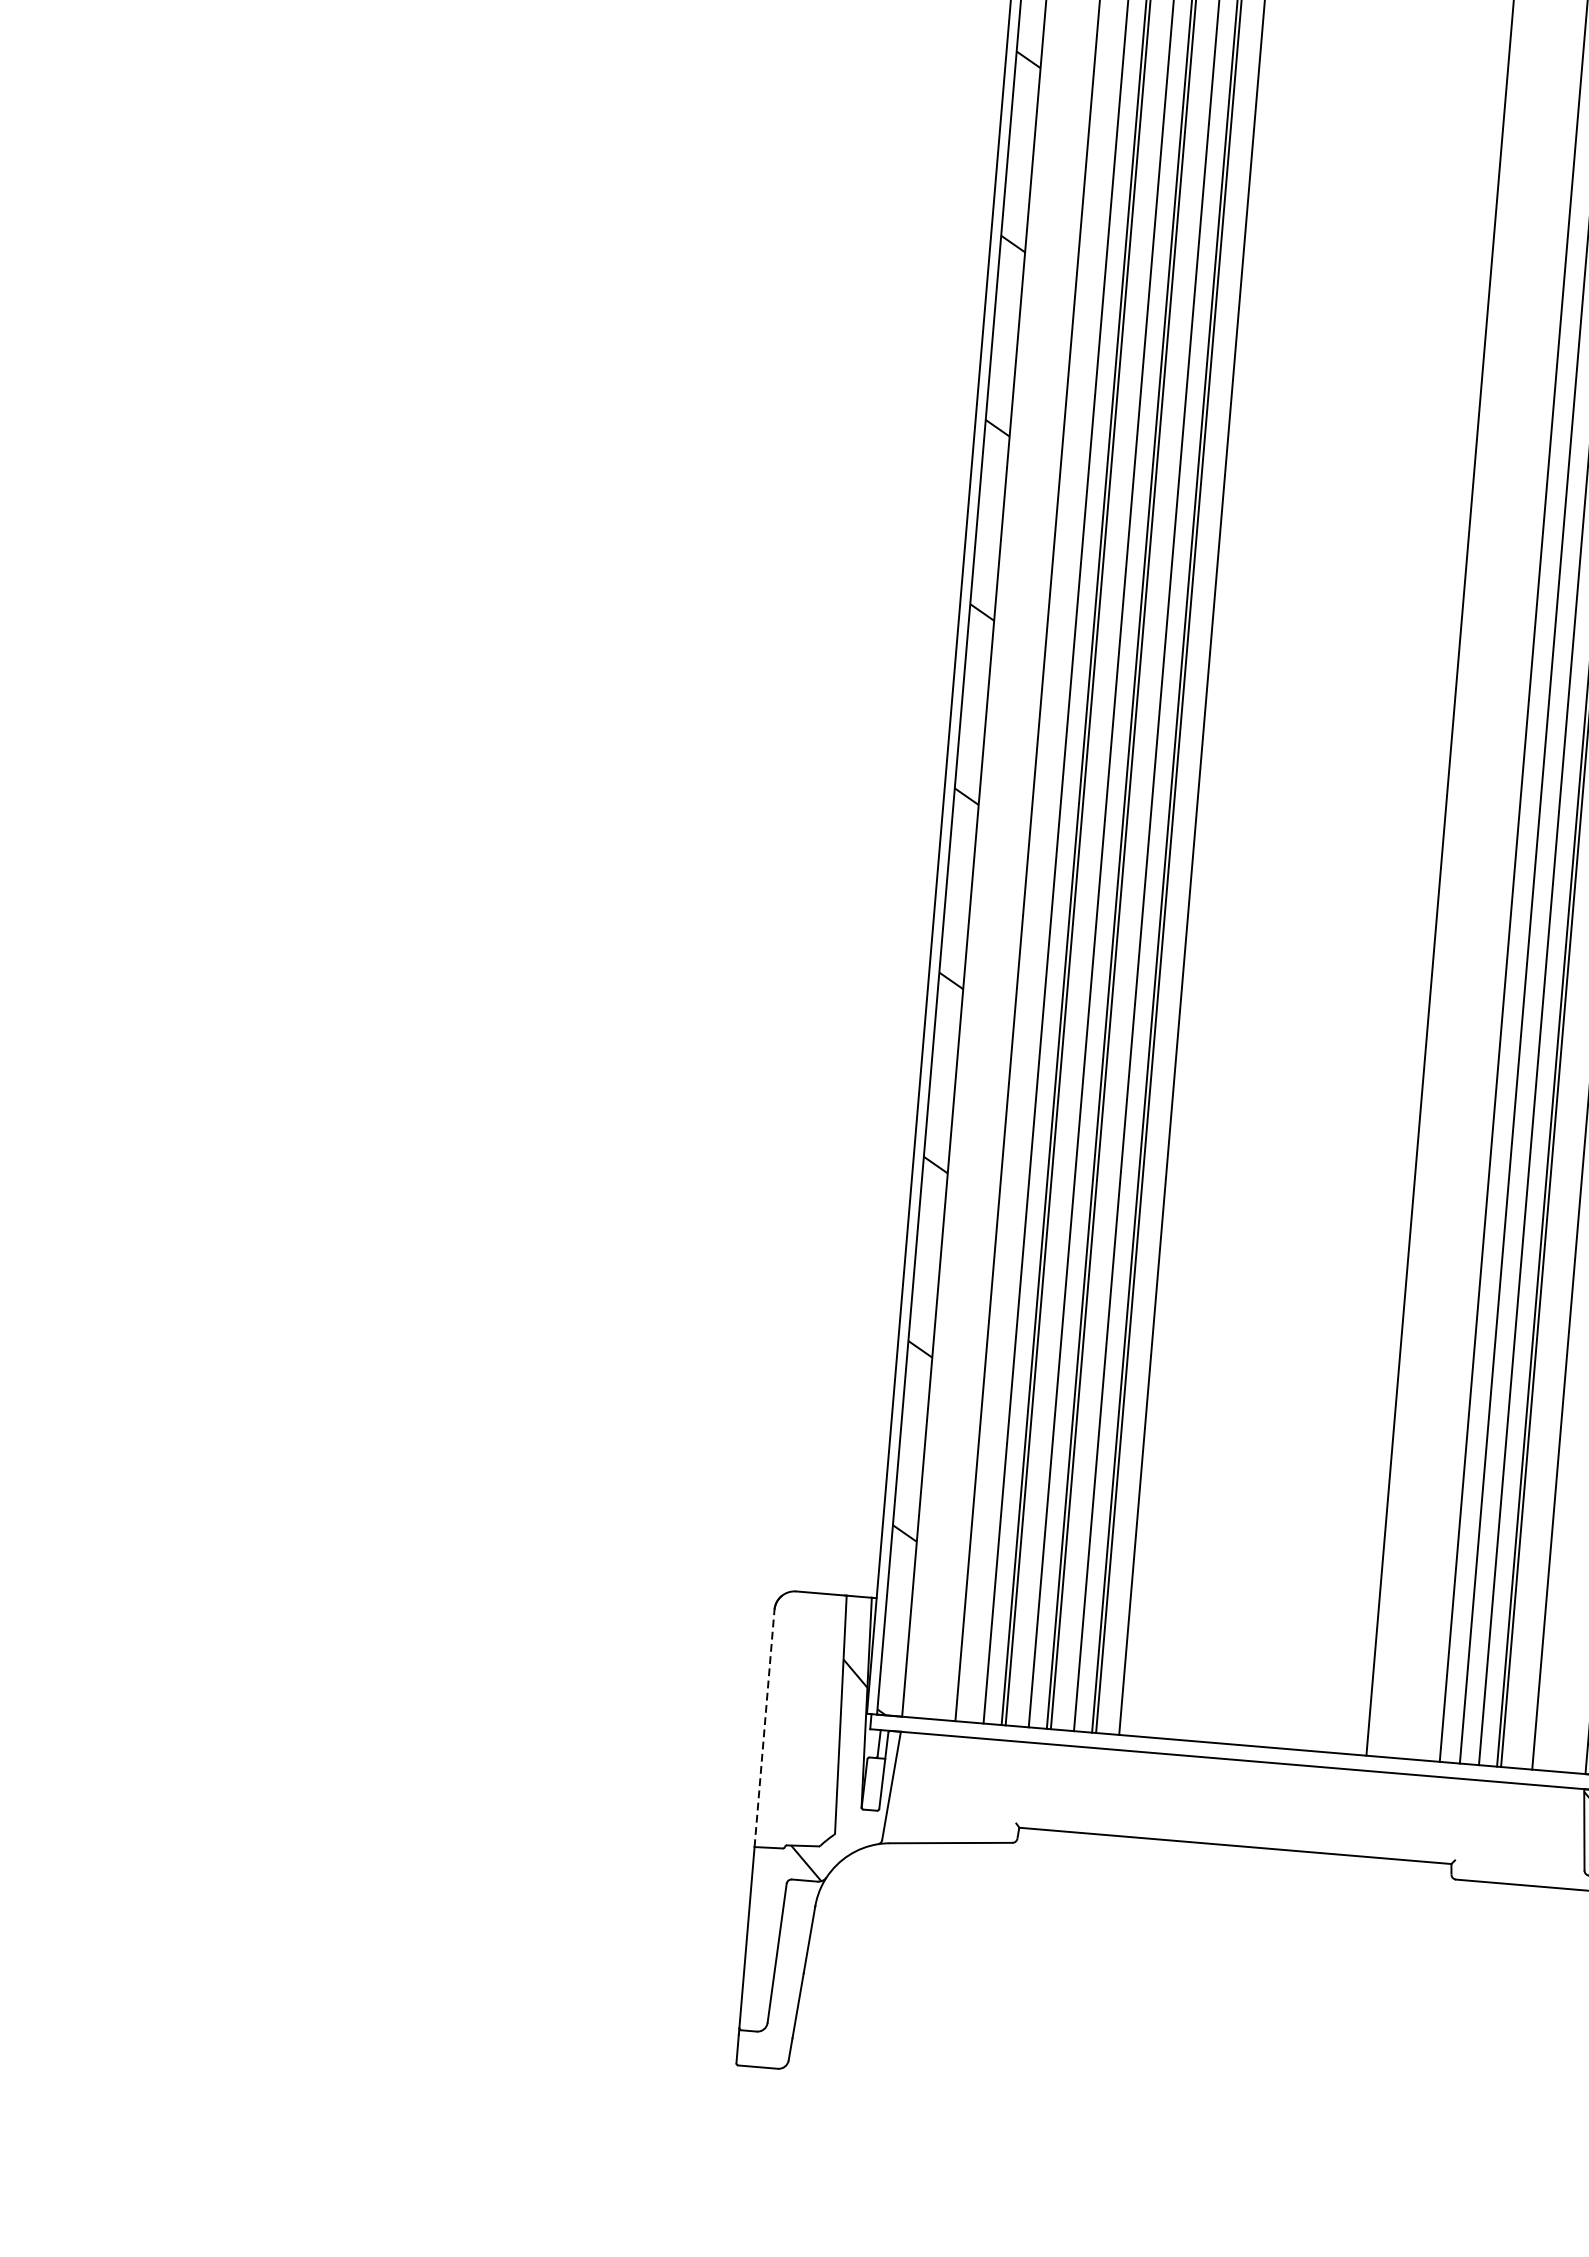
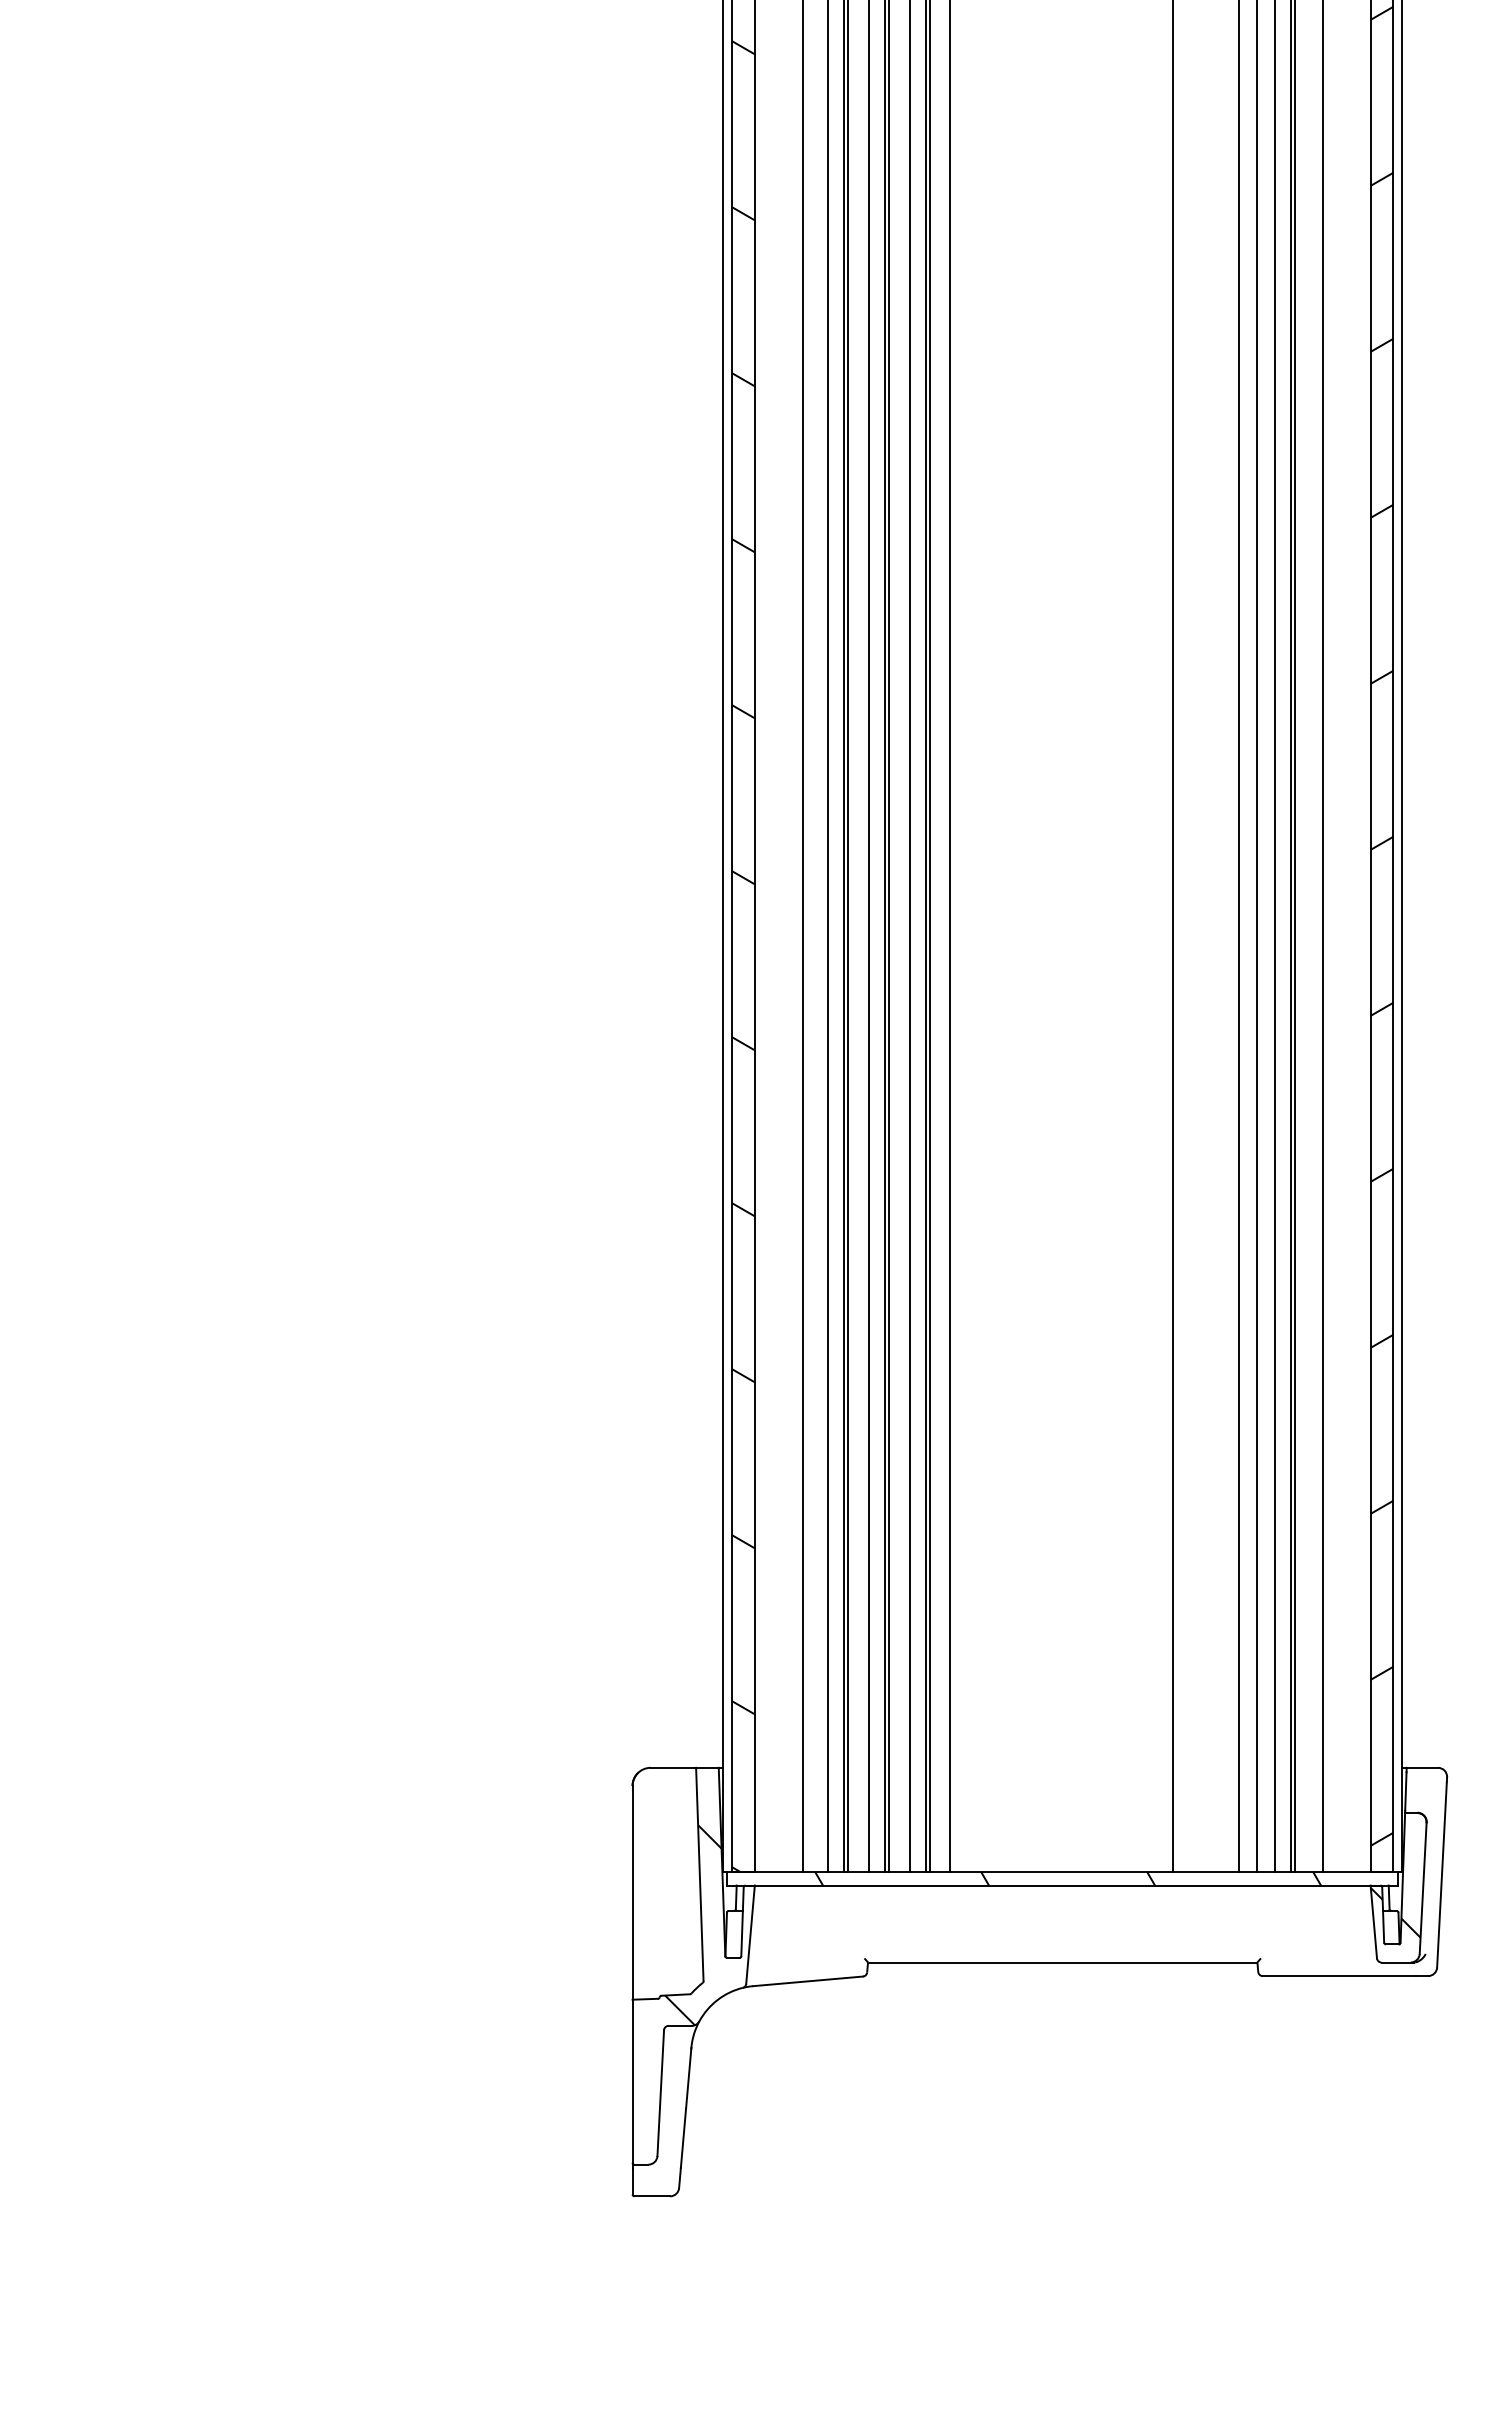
line: (764, 1728) -> (632, 1892), dashed -> solid
hatch: (1249, 1753) -> (1068, 1878), added

